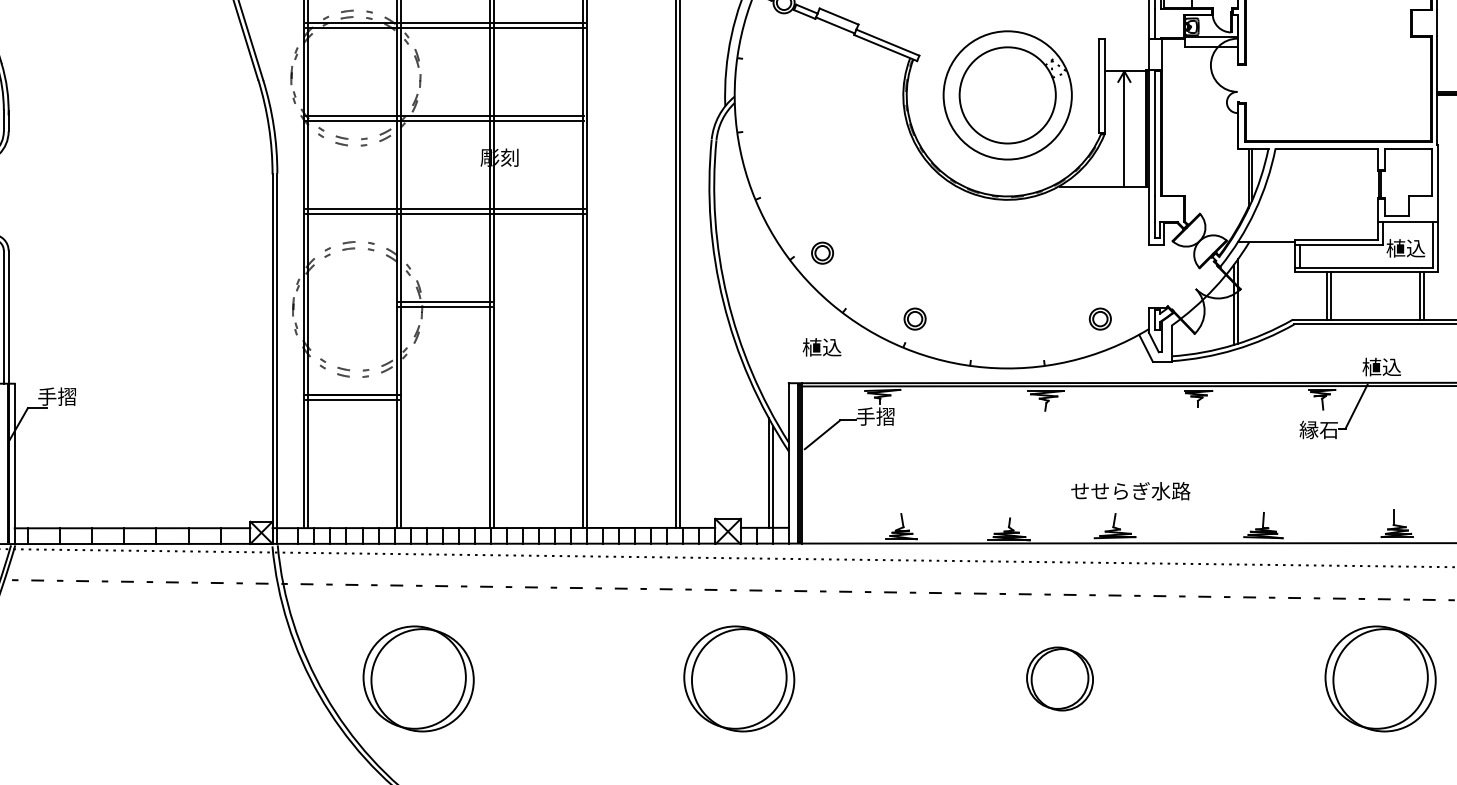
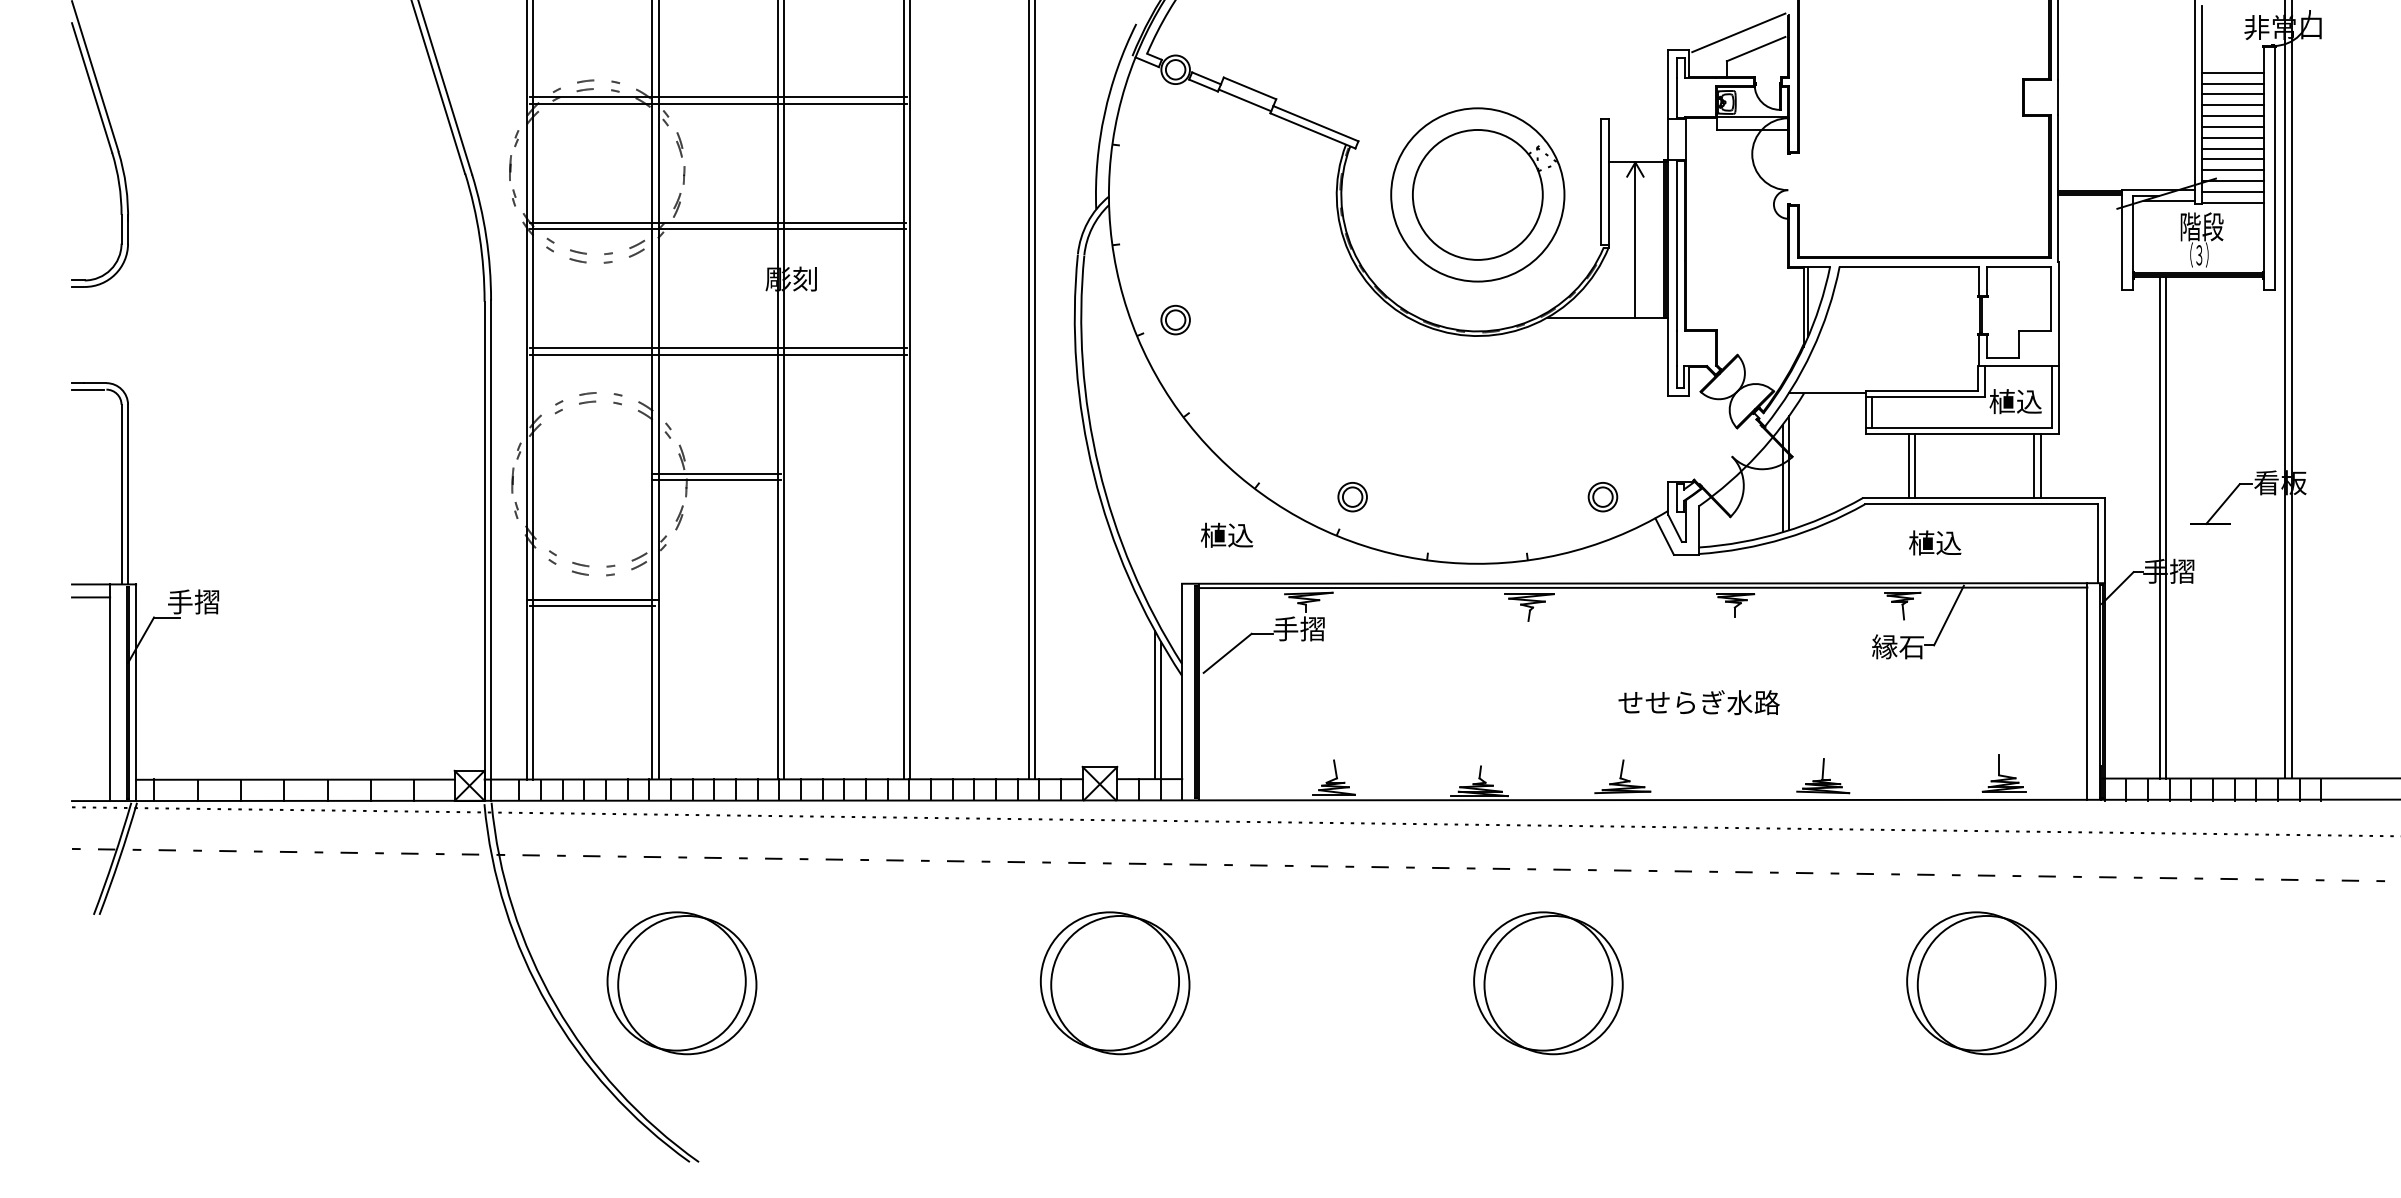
part: (822, 252) -> (1175, 319), moved
text: (1382, 366) -> (1935, 542), moved
text: (1130, 491) -> (1698, 702), moved
part: (1060, 679) -> (1548, 983), size x1.67

